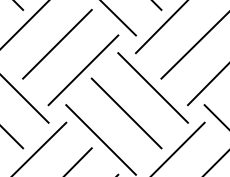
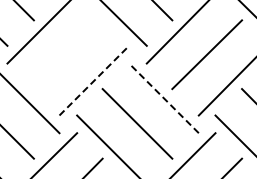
line: (56, 44) -> (67, 54), removed
line: (83, 70) -> (94, 80), solid -> dashed
line: (152, 88) -> (163, 98), solid -> dashed

